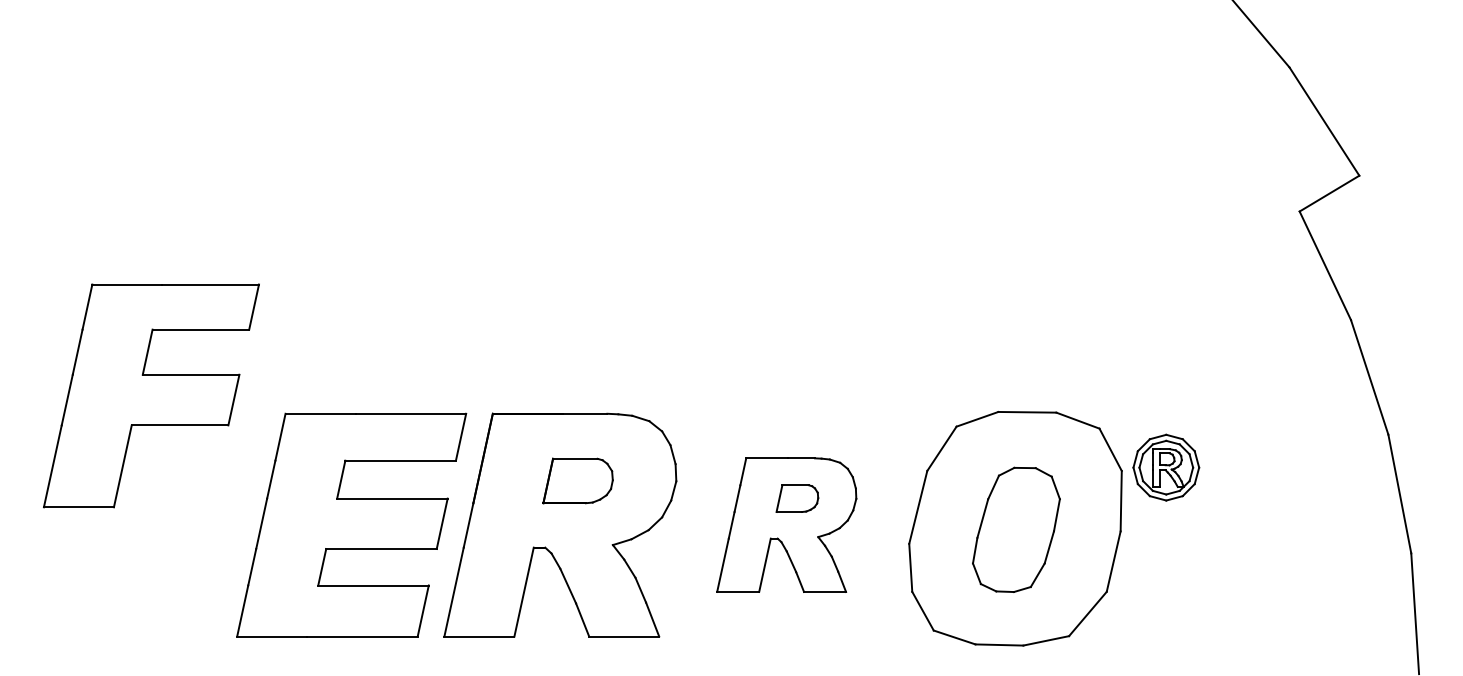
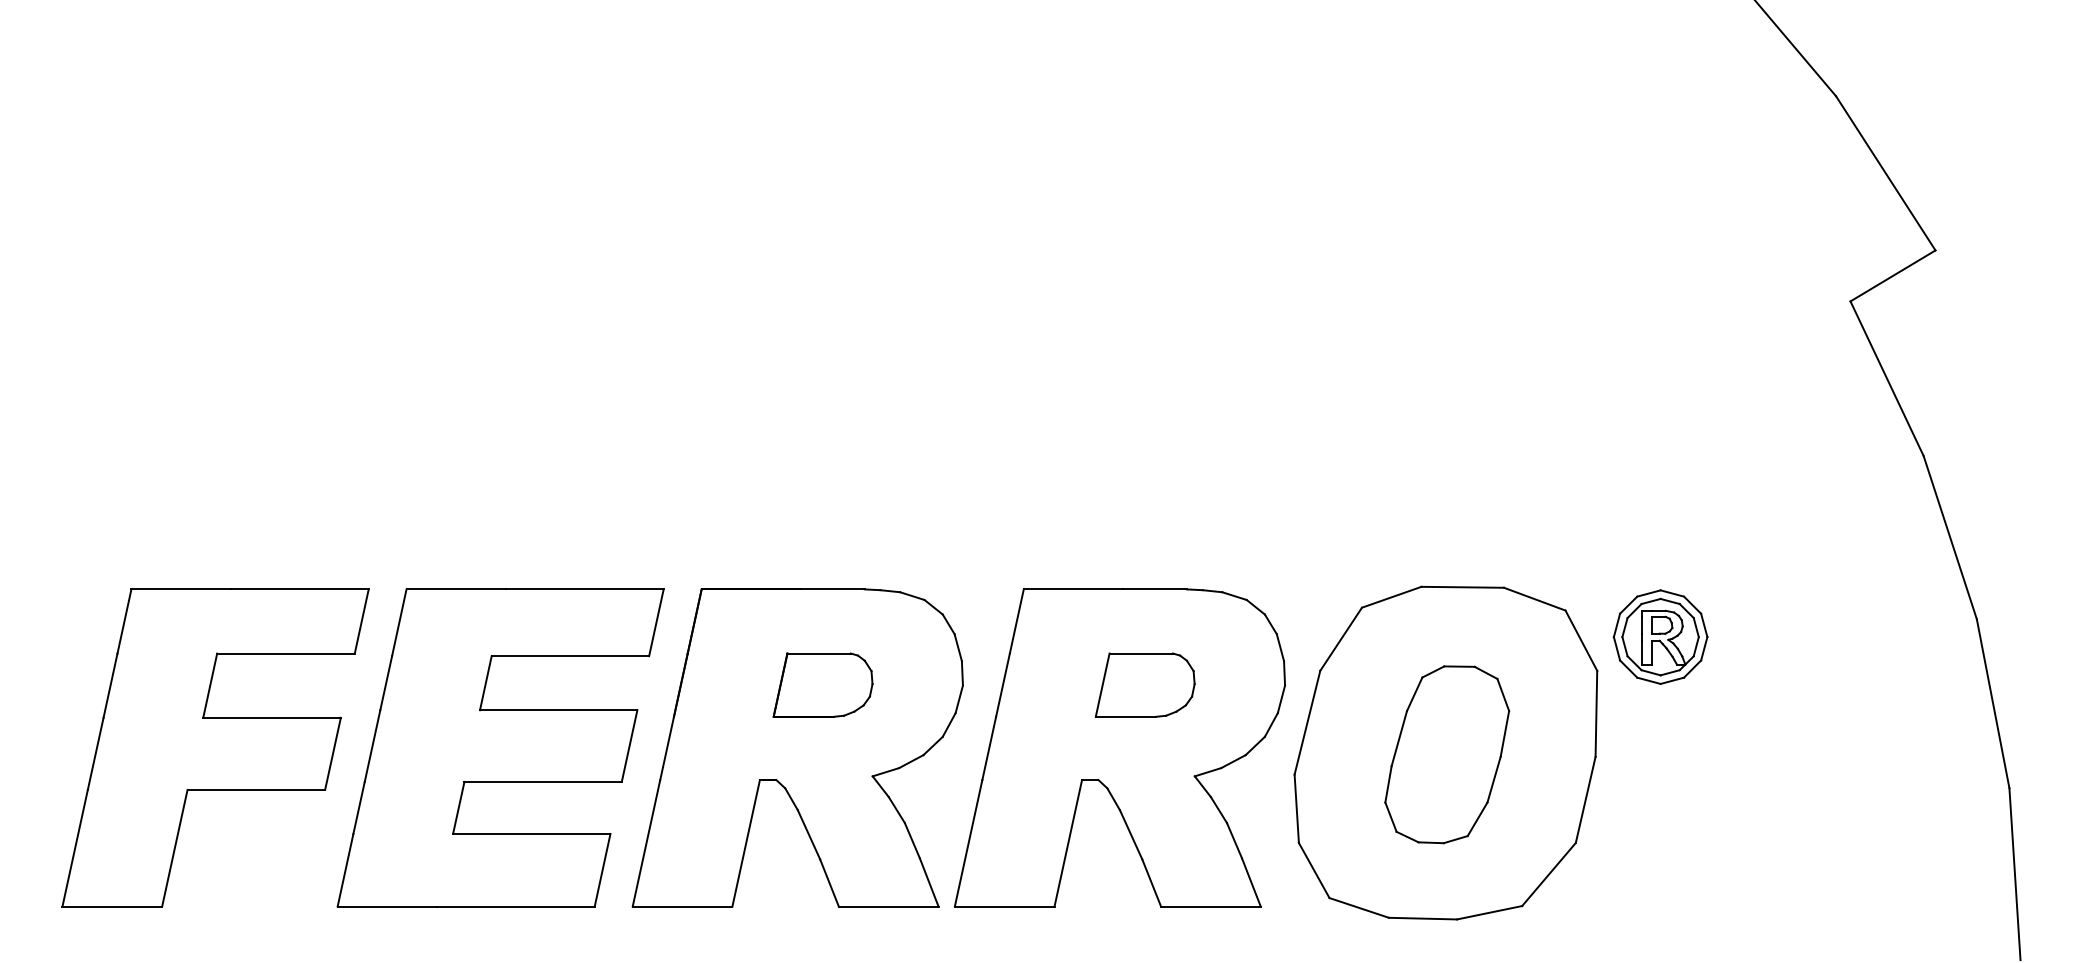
part: (151, 395) -> (215, 747), moved
part: (1166, 467) -> (1660, 636), moved
part: (786, 524) -> (1120, 747), size x1.67

